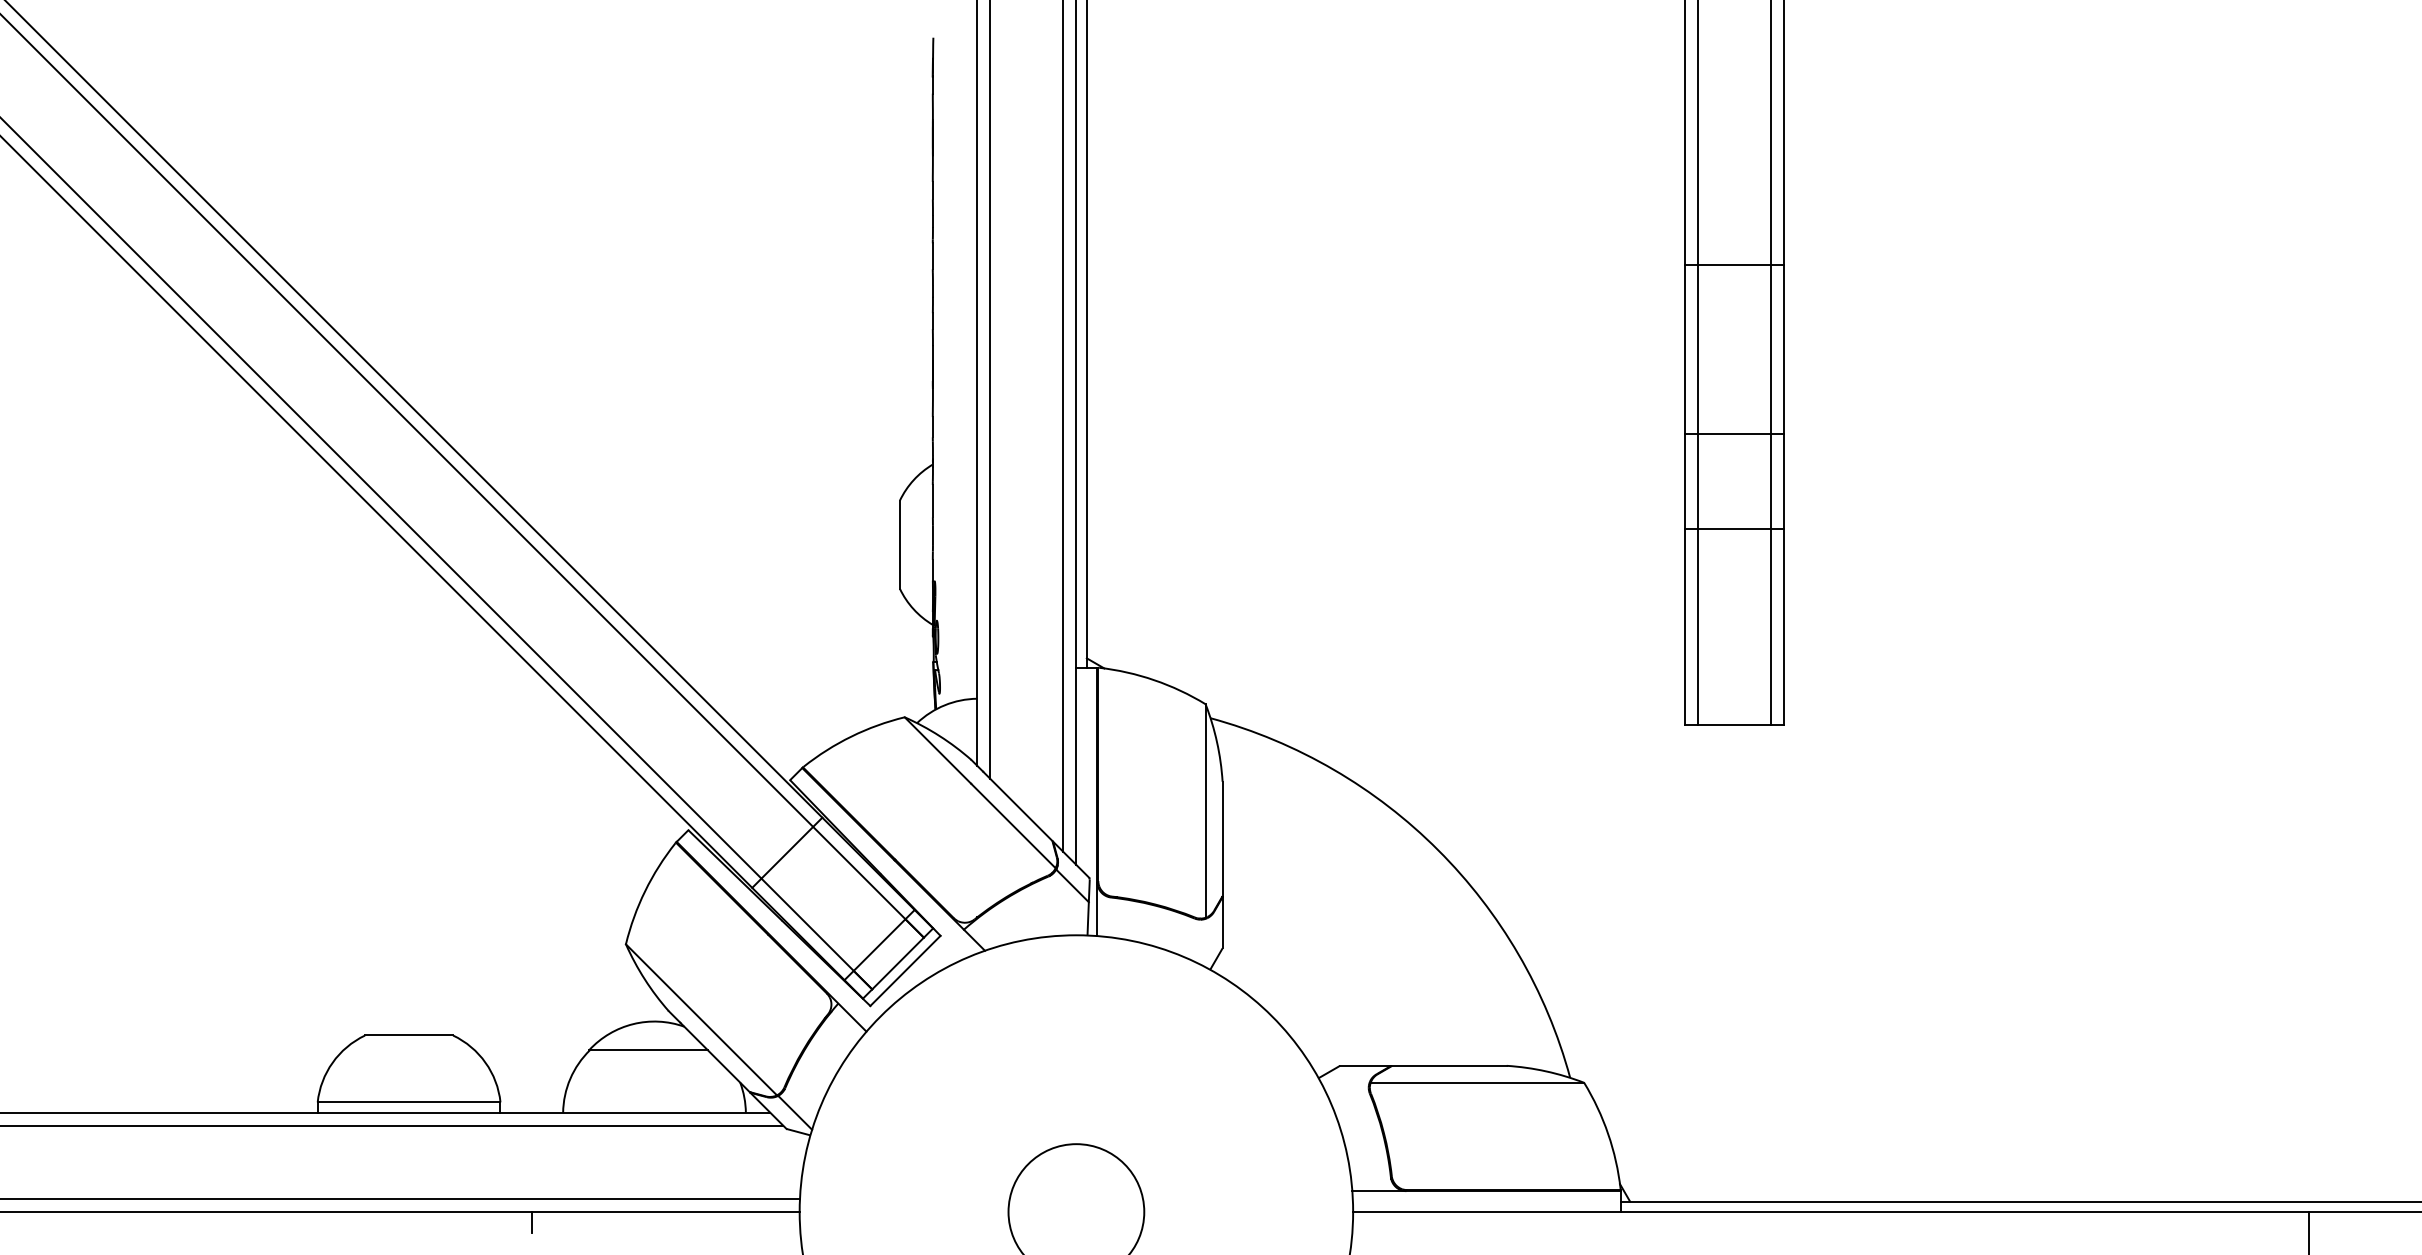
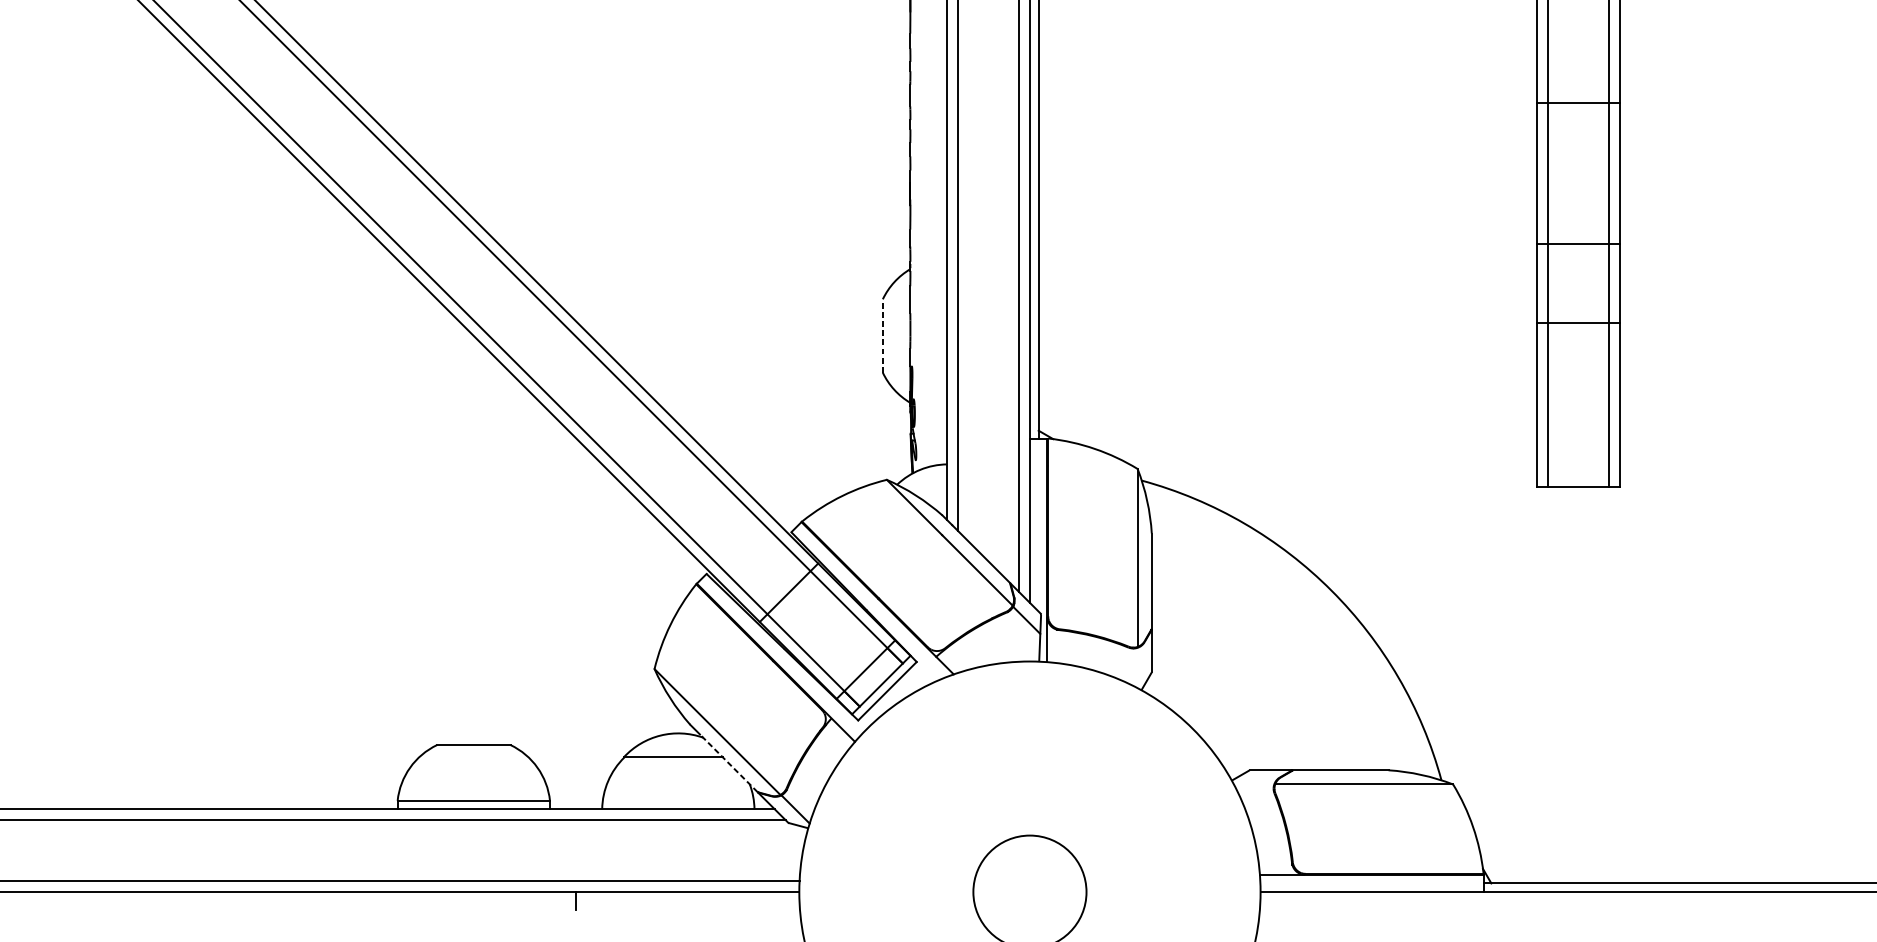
line: (899, 544) -> (882, 335), solid -> dashed
line: (715, 1057) -> (729, 763), solid -> dashed

